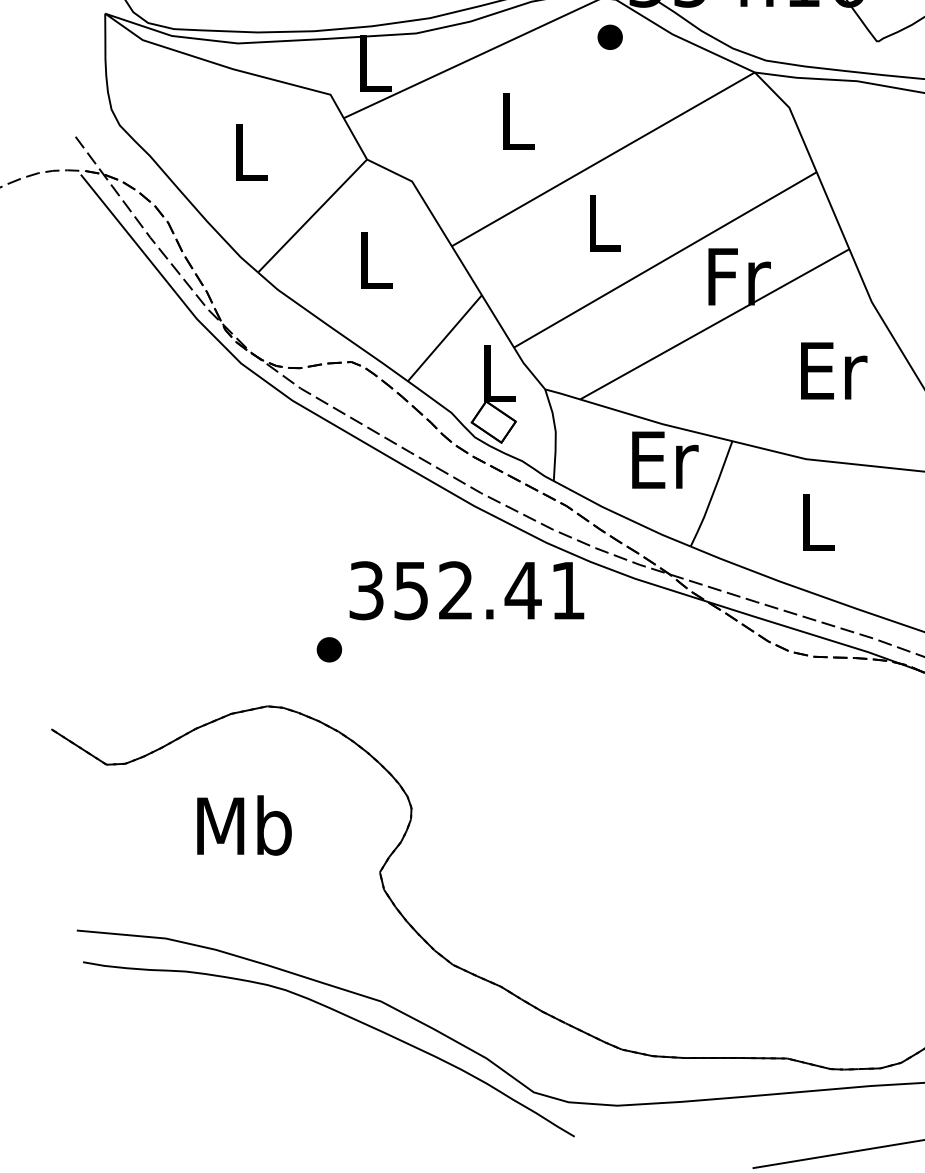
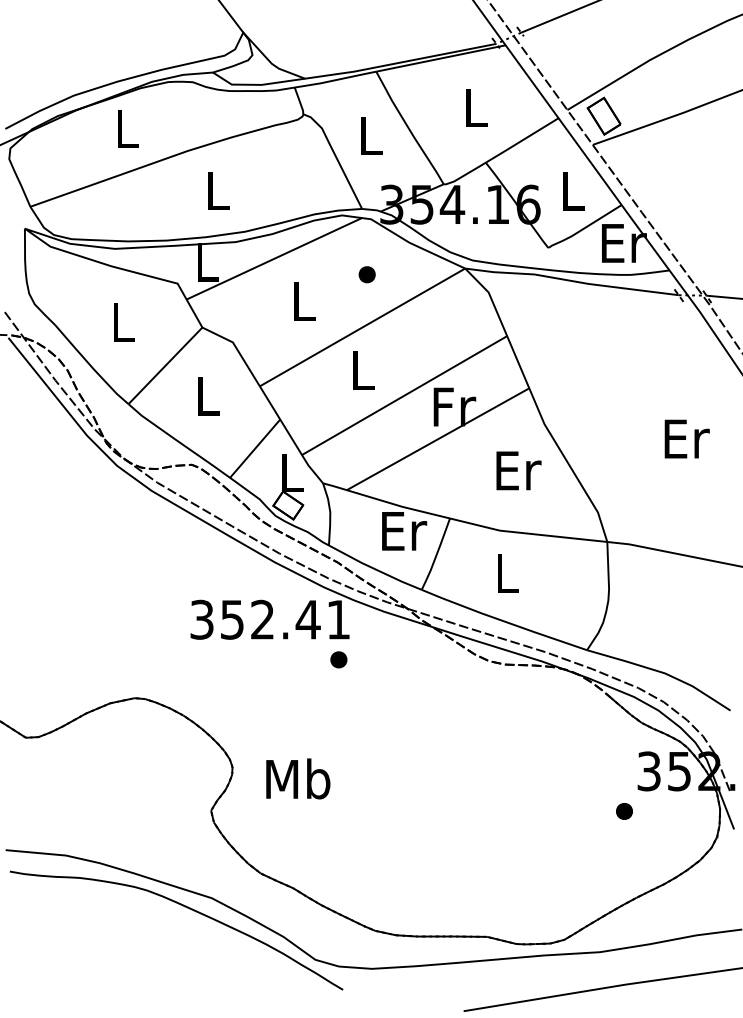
part: (609, 36) -> (366, 274), moved
part: (328, 649) -> (338, 659), moved
text: (244, 824) -> (298, 778), moved

